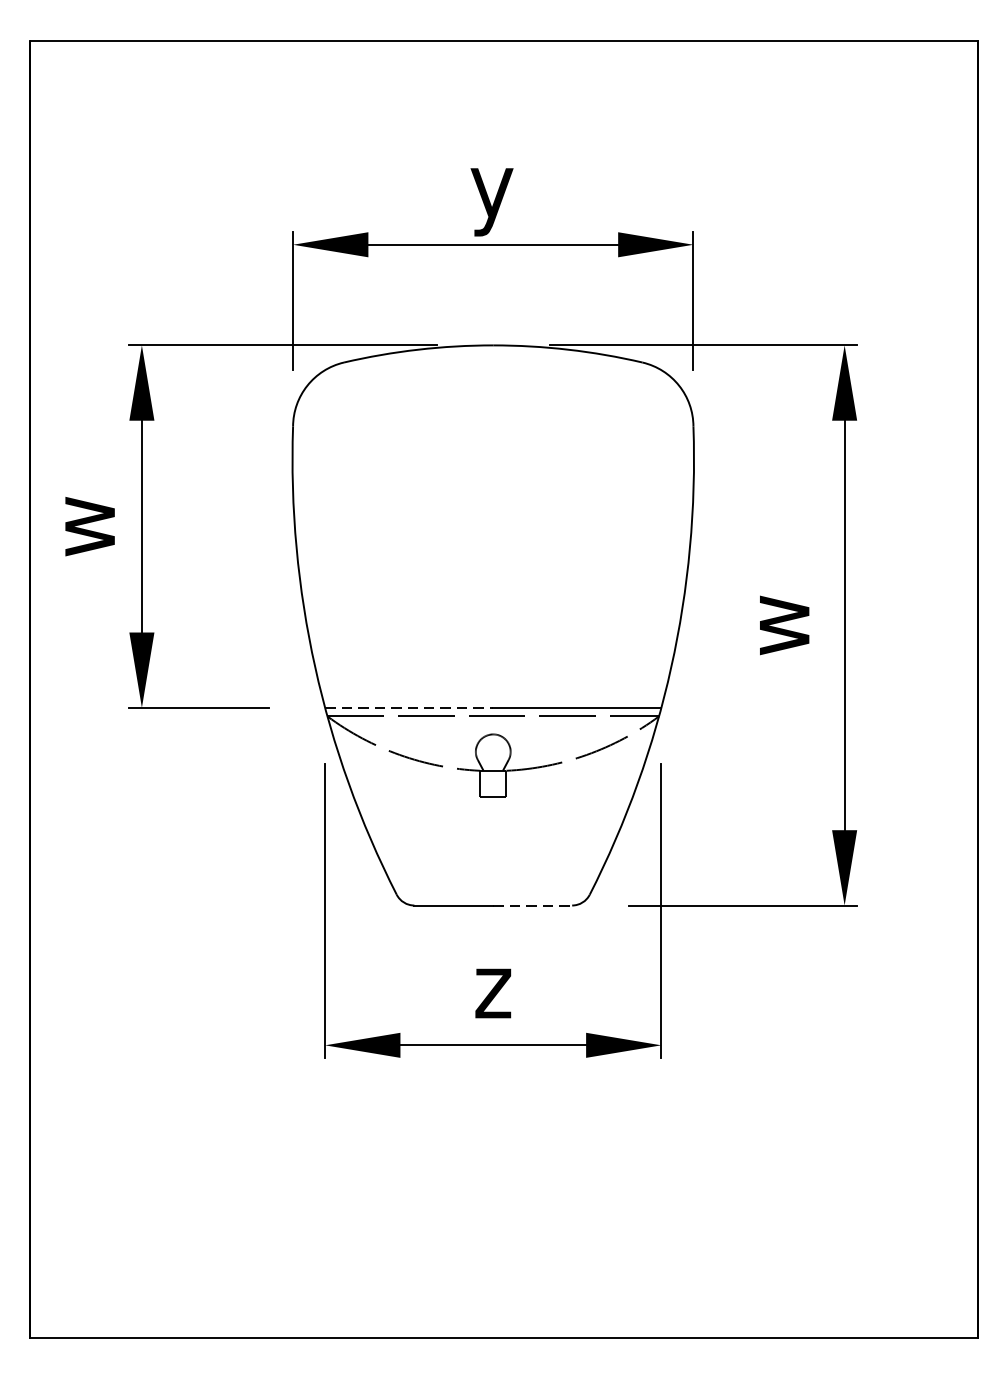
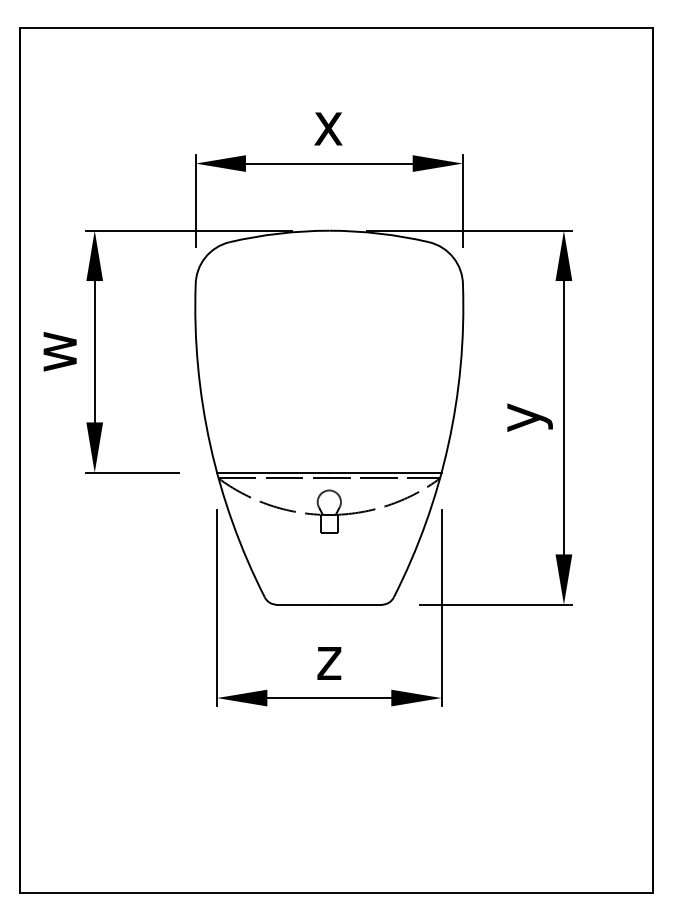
text: (492, 201) -> (328, 134), y -> x
text: (793, 625) -> (529, 417), w -> y
line: (409, 707) -> (273, 472), dashed -> solid
line: (533, 905) -> (356, 604), dashed -> solid

